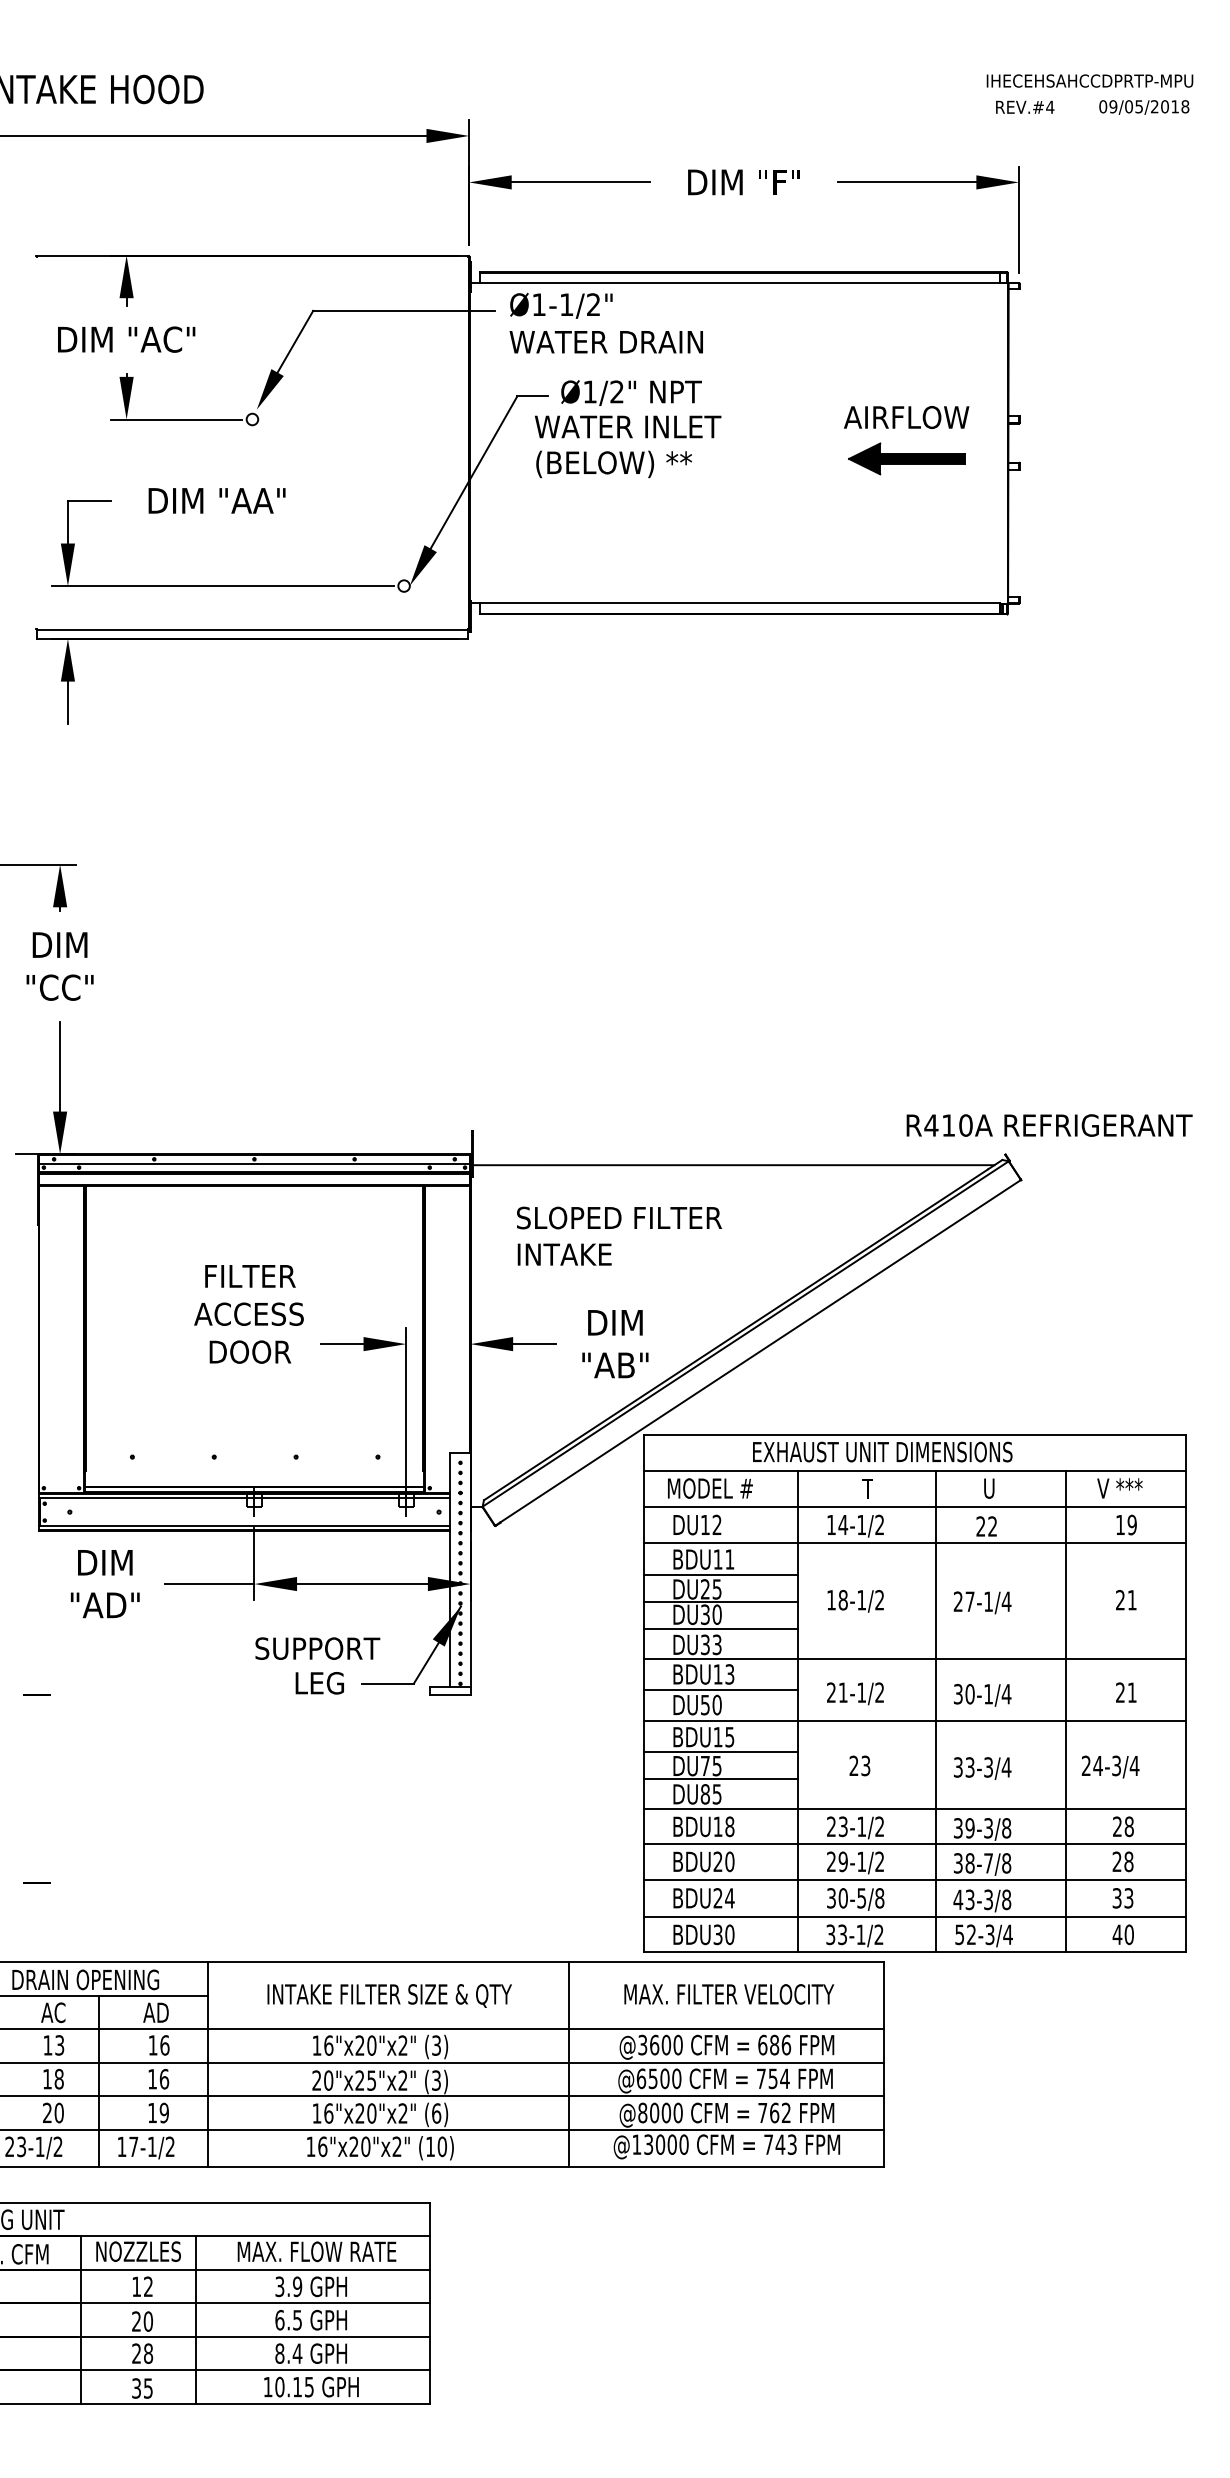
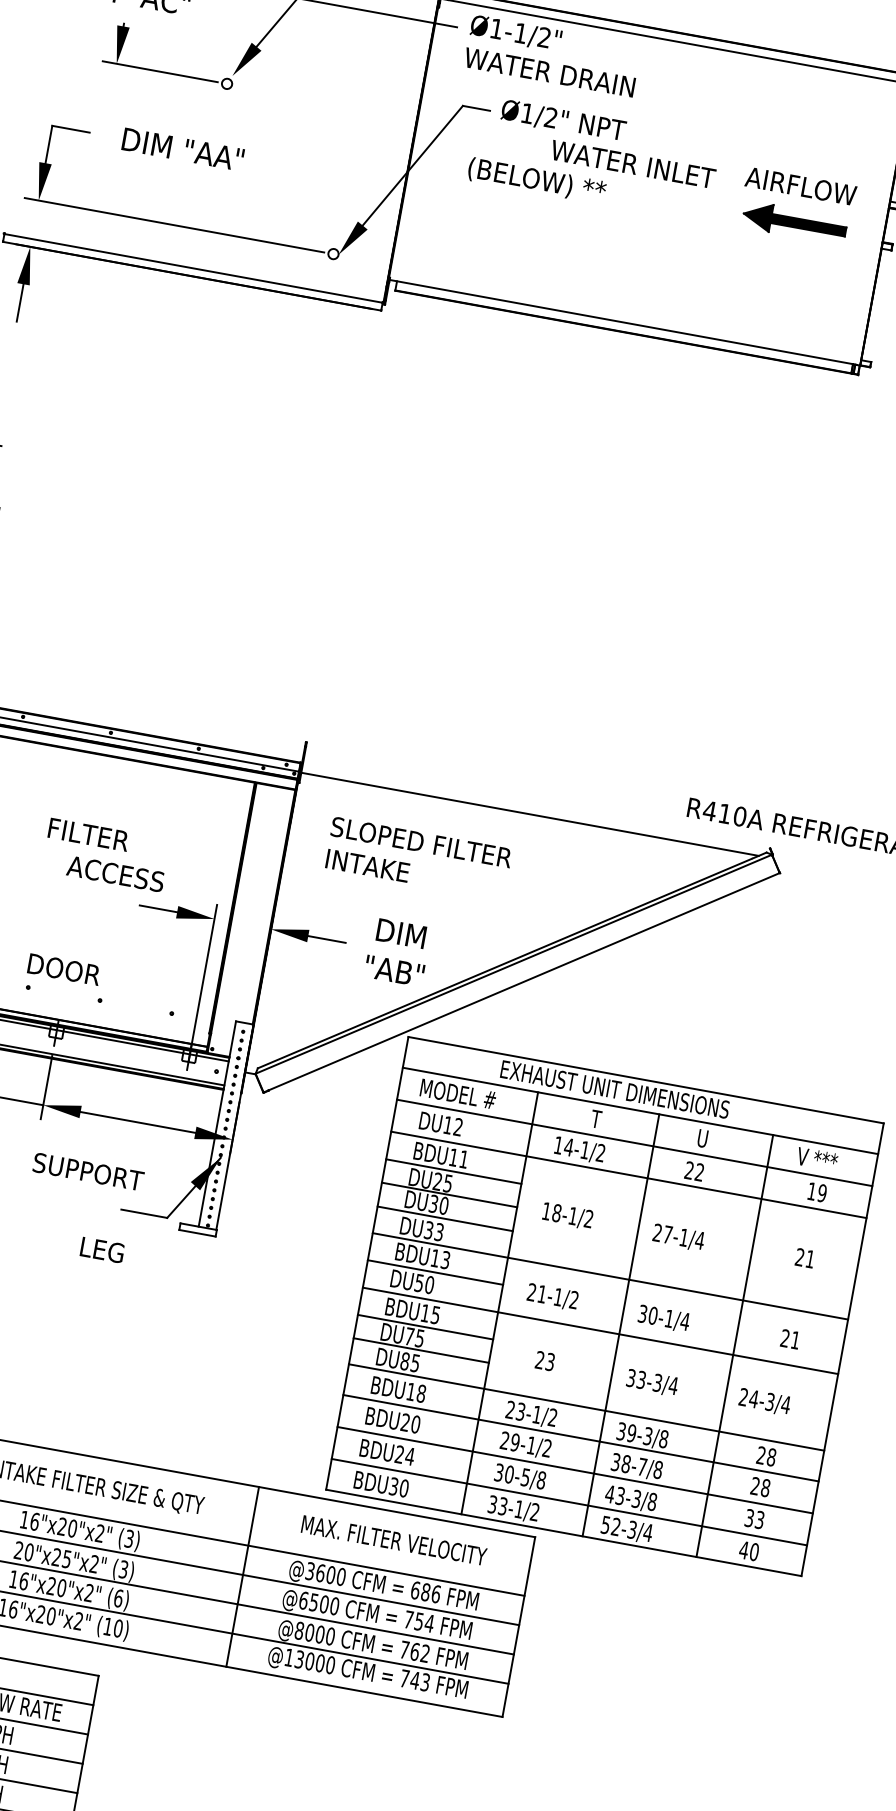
text: (628, 426) -> (633, 164), moved
text: (248, 1313) -> (115, 873), moved
text: (250, 1351) -> (64, 969), moved
text: (319, 1683) -> (102, 1250), moved

